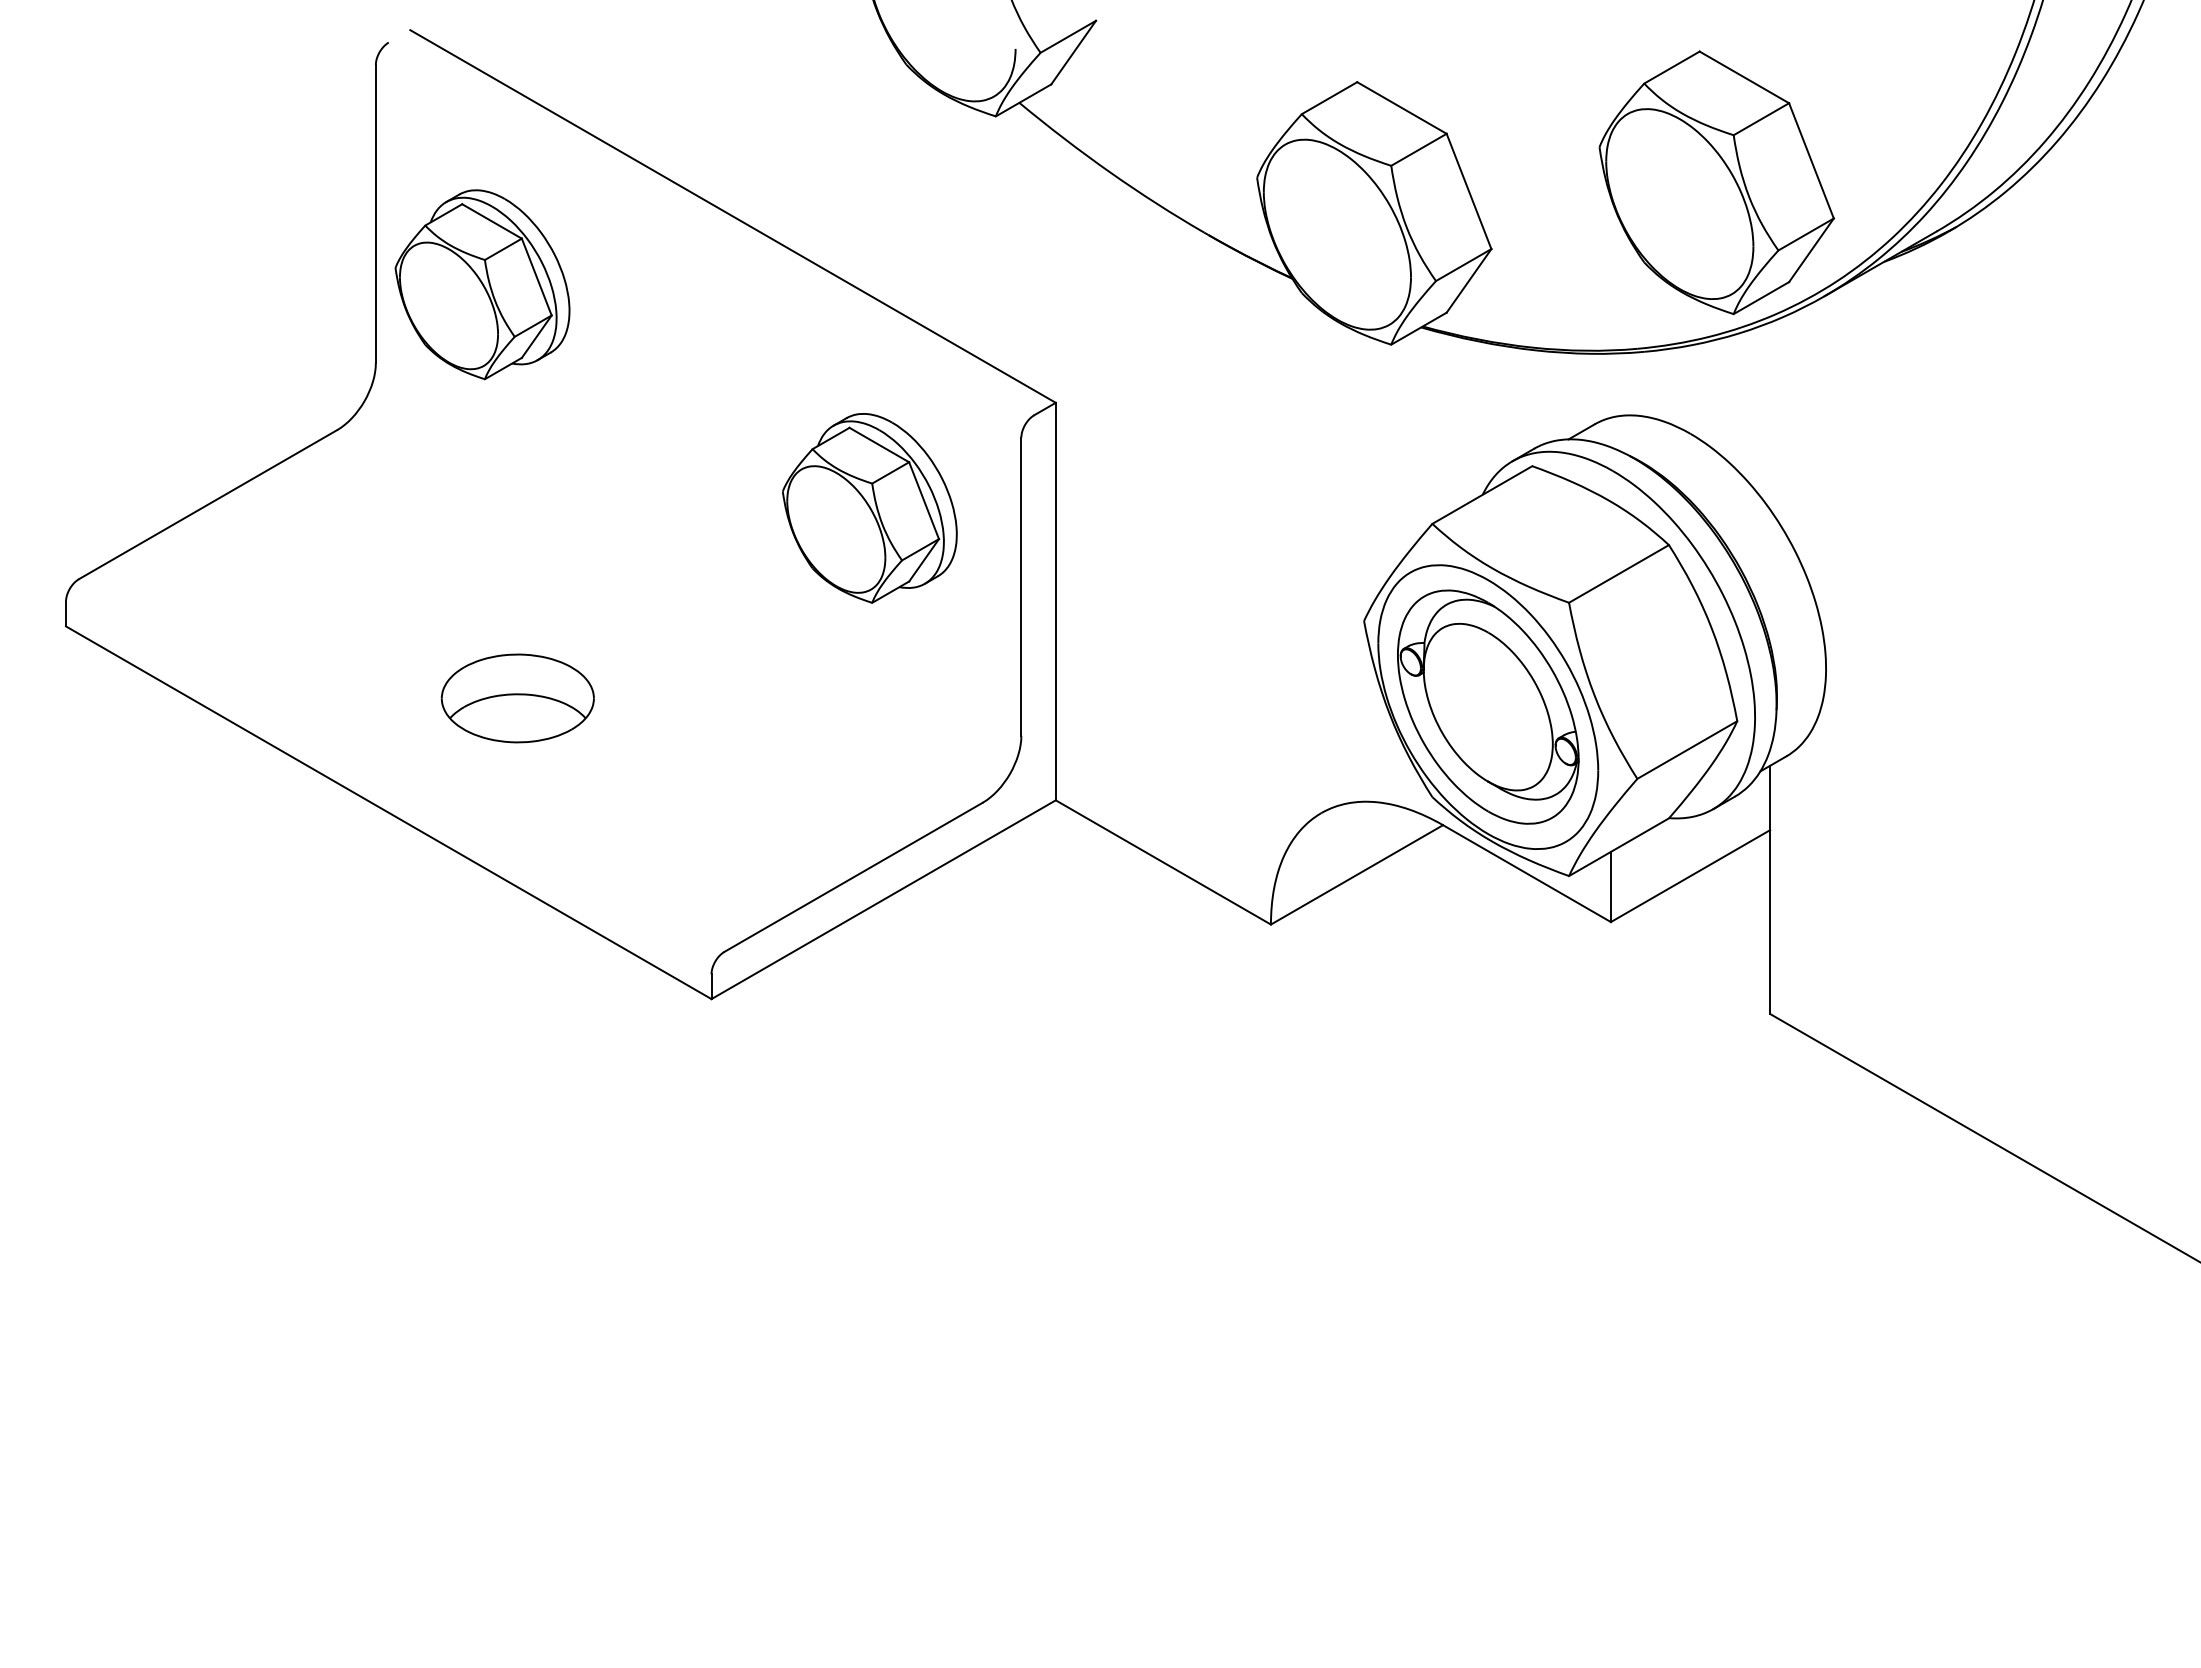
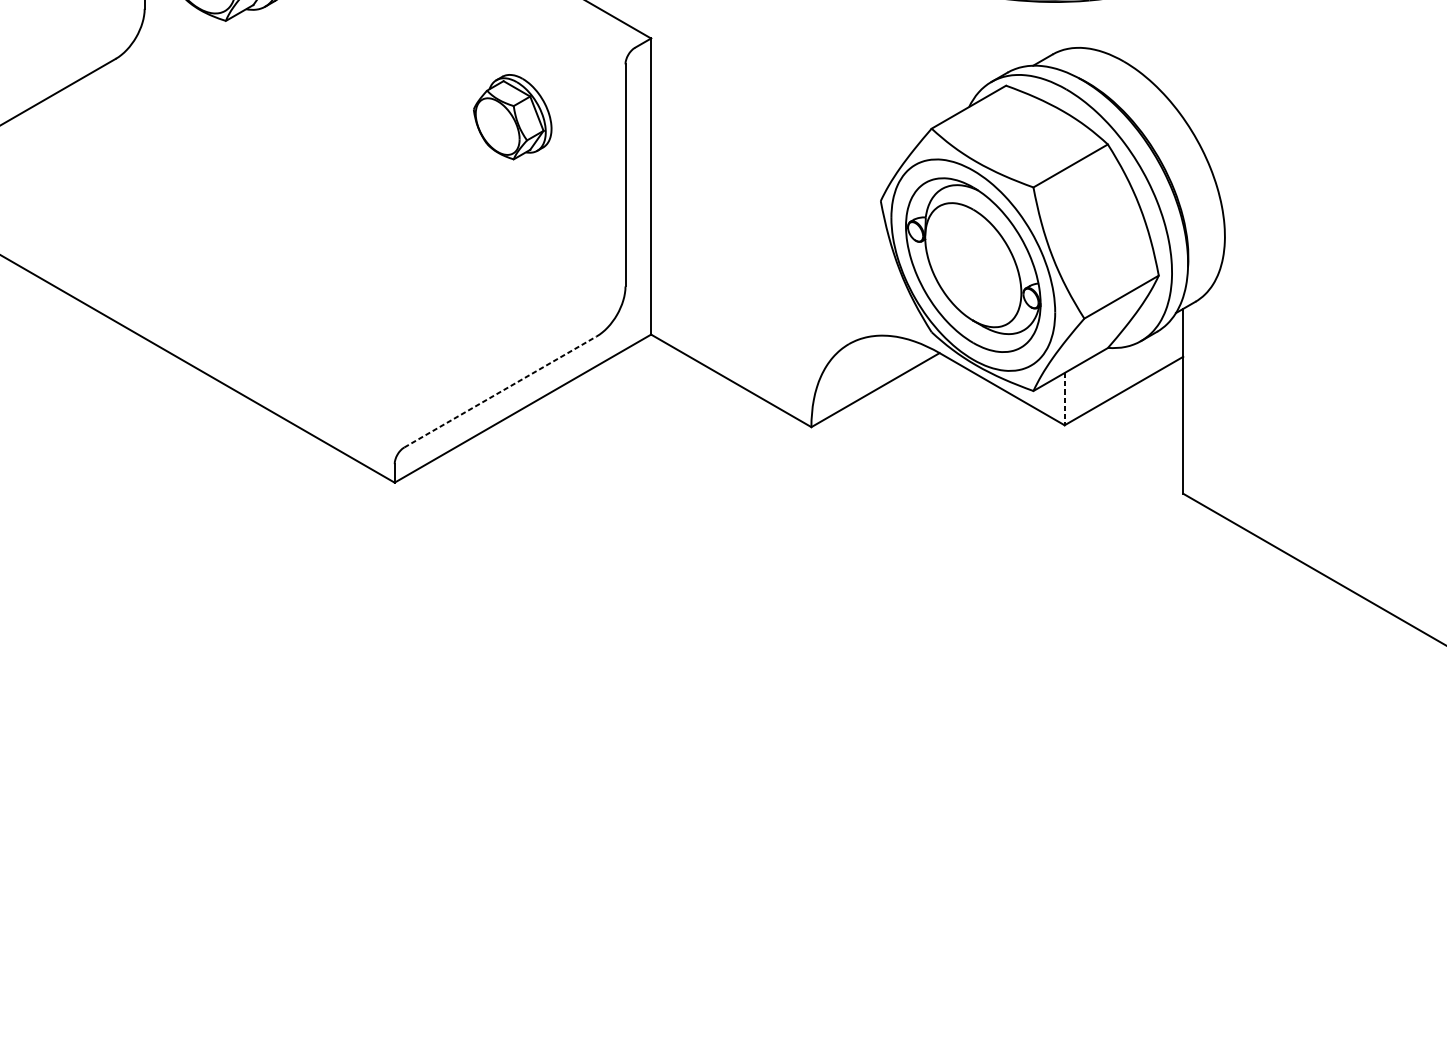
part: (869, 508) -> (512, 117), size x0.6
part: (517, 698) -> (250, 258), removed
line: (853, 877) -> (500, 392), solid -> dashed
line: (1610, 887) -> (1064, 399), solid -> dashed

